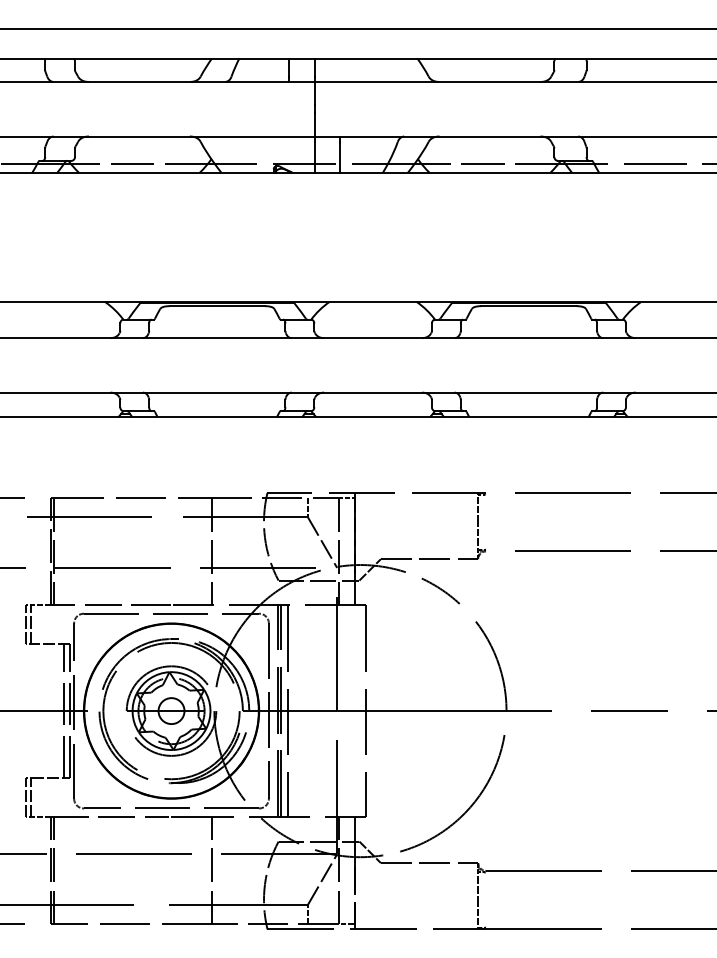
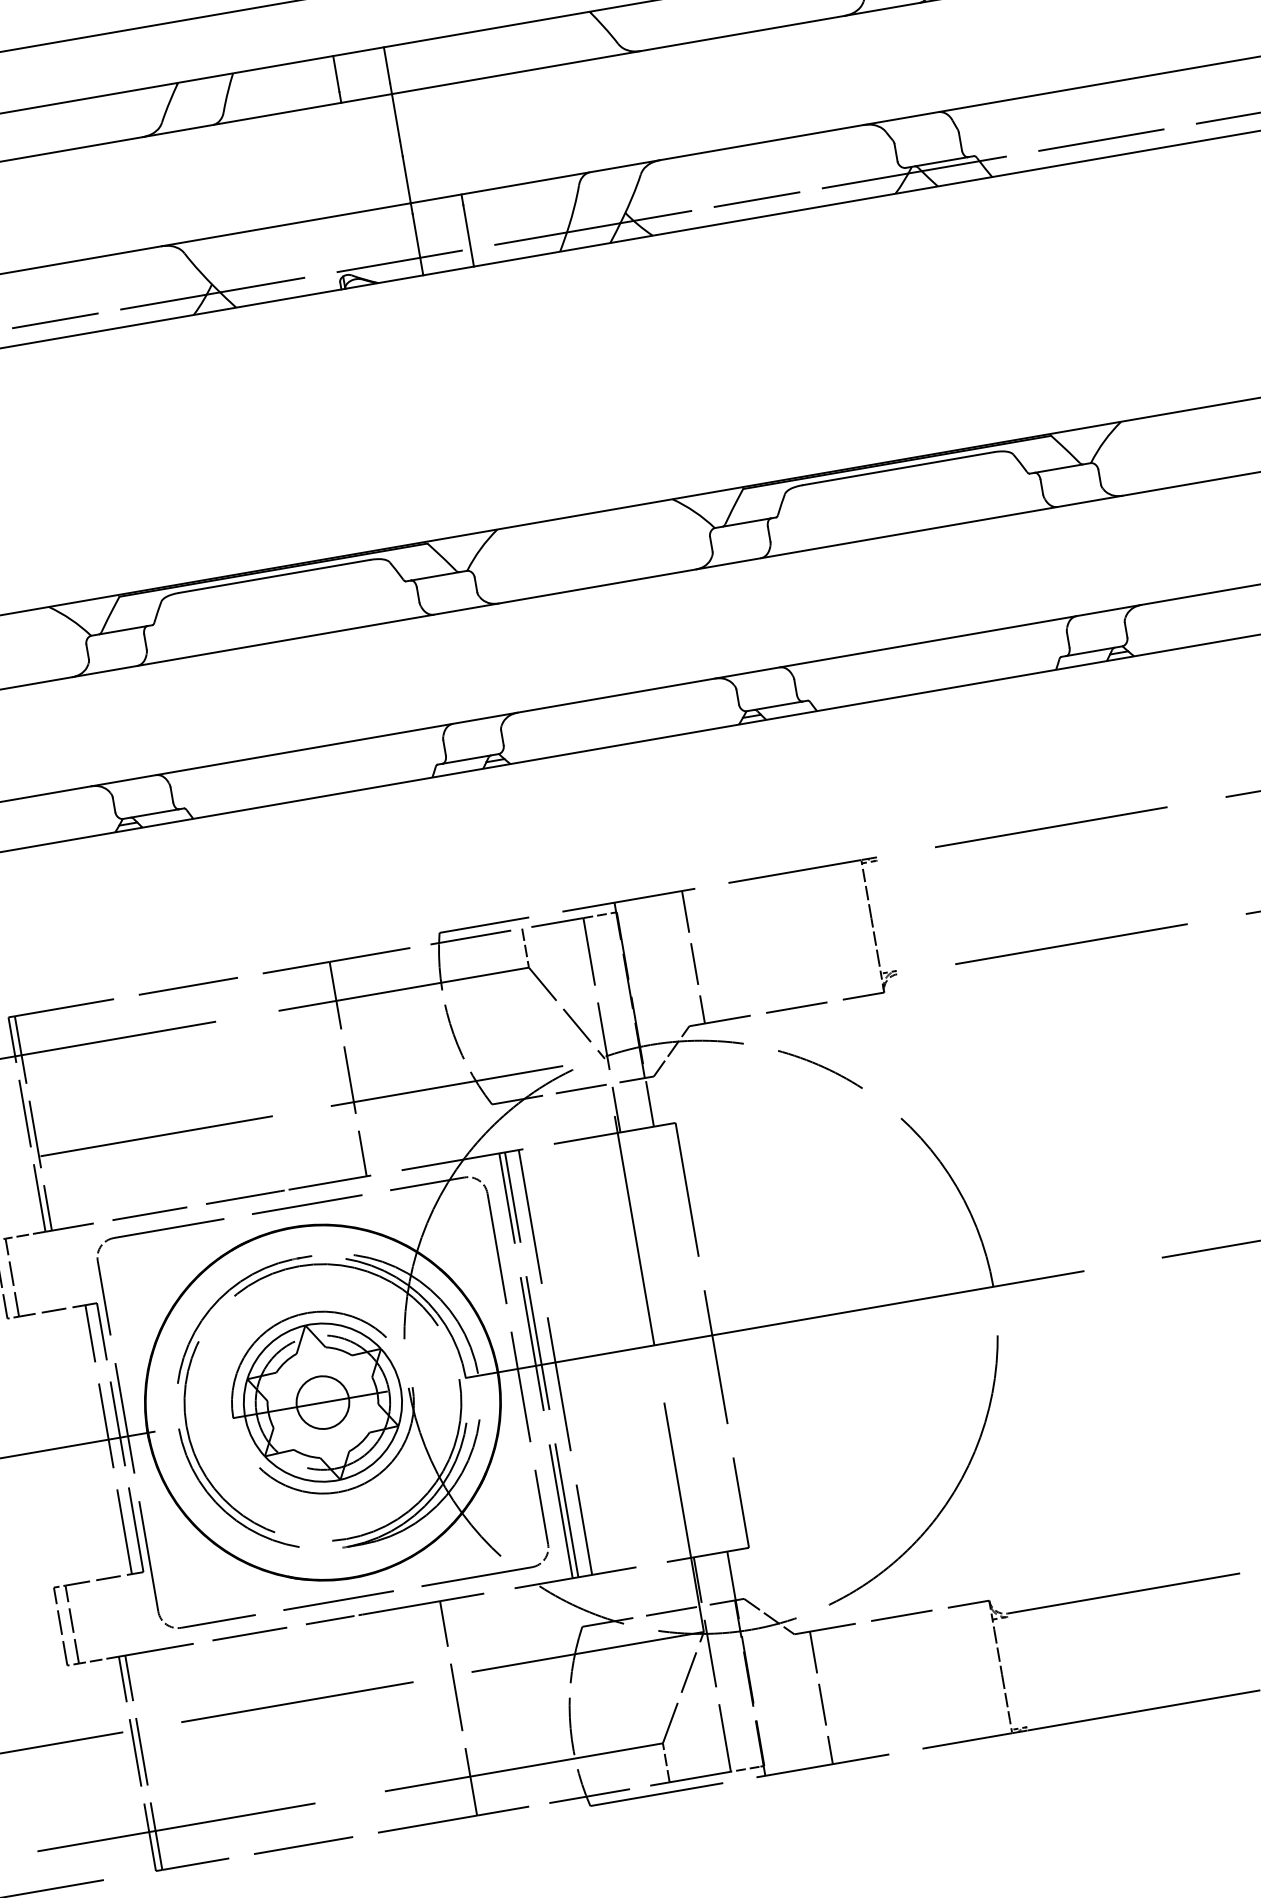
line: (388, 525) -> (692, 956), added
line: (388, 896) -> (821, 1698), added

